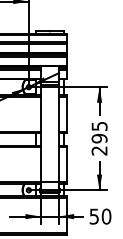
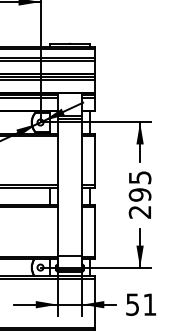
text: (106, 216) -> (149, 304), 50 -> 51

